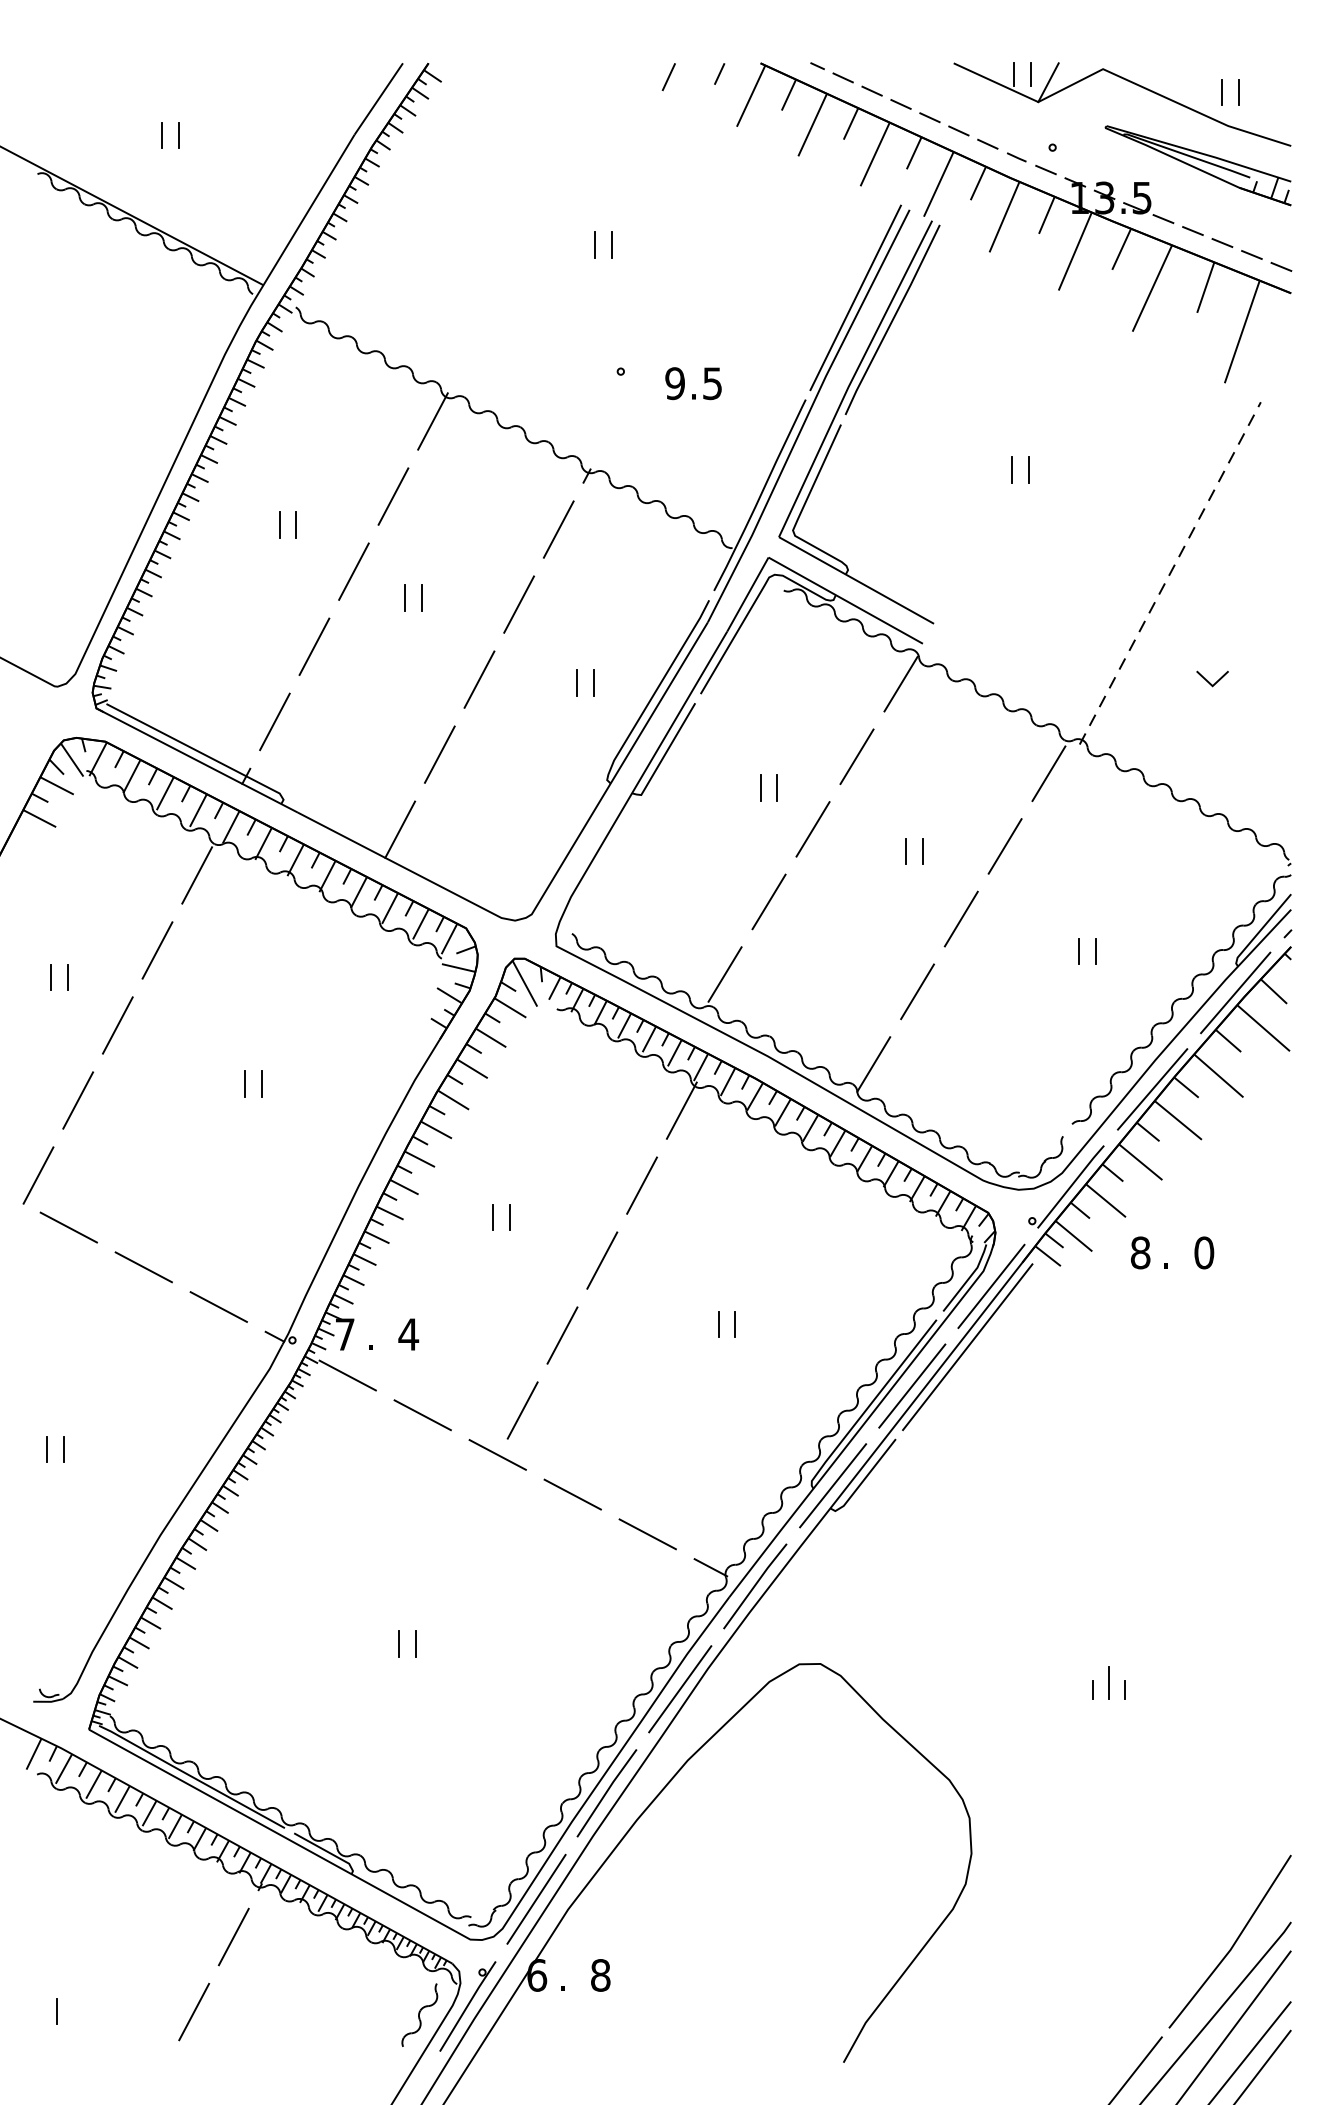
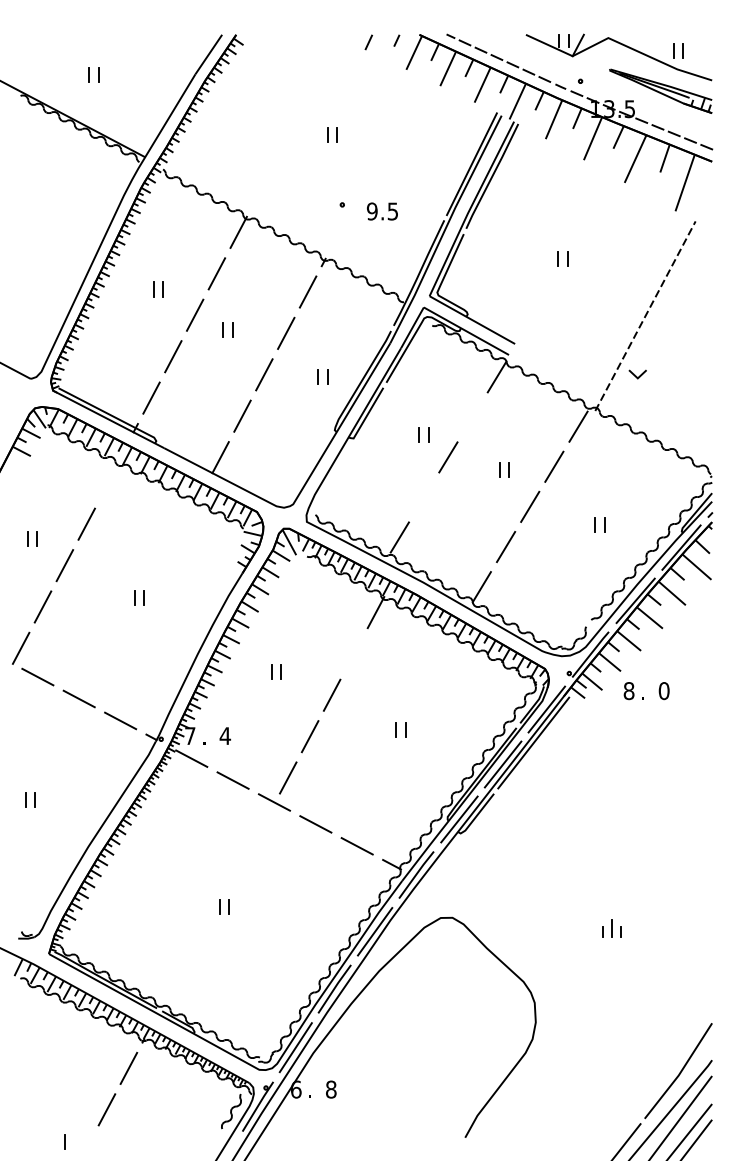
line: (1210, 680) -> (636, 375), moved
line: (856, 757) -> (472, 417), removed
line: (196, 874) -> (108, 482), removed
line: (769, 902) -> (424, 497), removed
line: (641, 1184) -> (353, 653), removed
line: (55, 2009) -> (64, 1141), moved

